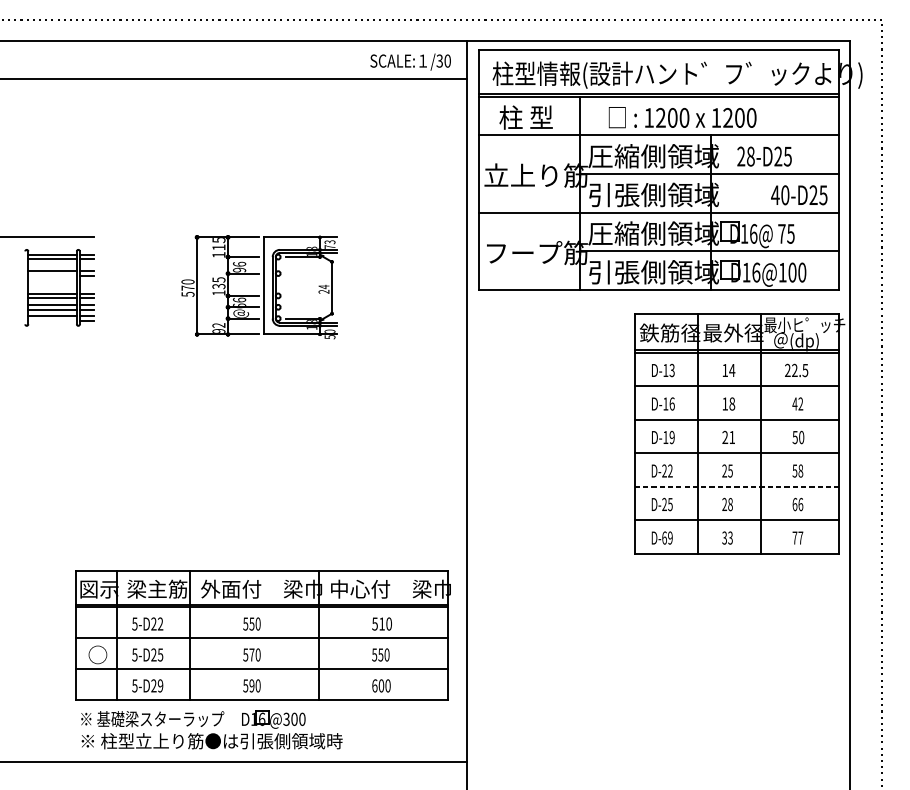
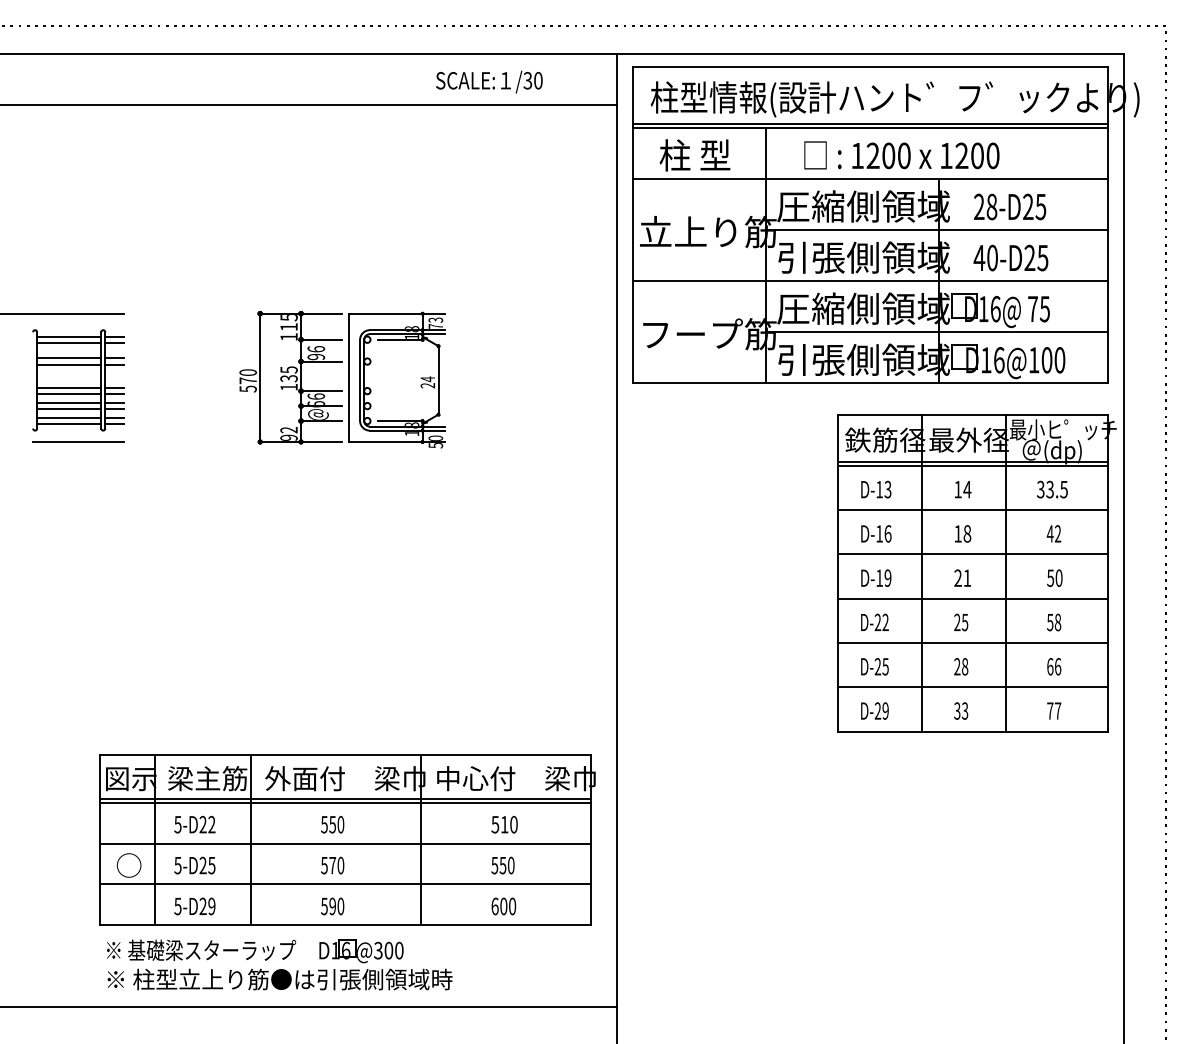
text: (410, 61) -> (489, 81), moved
text: (798, 194) -> (1010, 257), moved
line: (52, 275) -> (69, 364), added
line: (52, 321) -> (69, 424), added
line: (59, 334) -> (78, 441), added
text: (791, 370) -> (1045, 489), 22.5 -> 33.5
line: (736, 486) -> (973, 643), dashed -> solid
text: (664, 537) -> (877, 710), D-69 -> D-29

